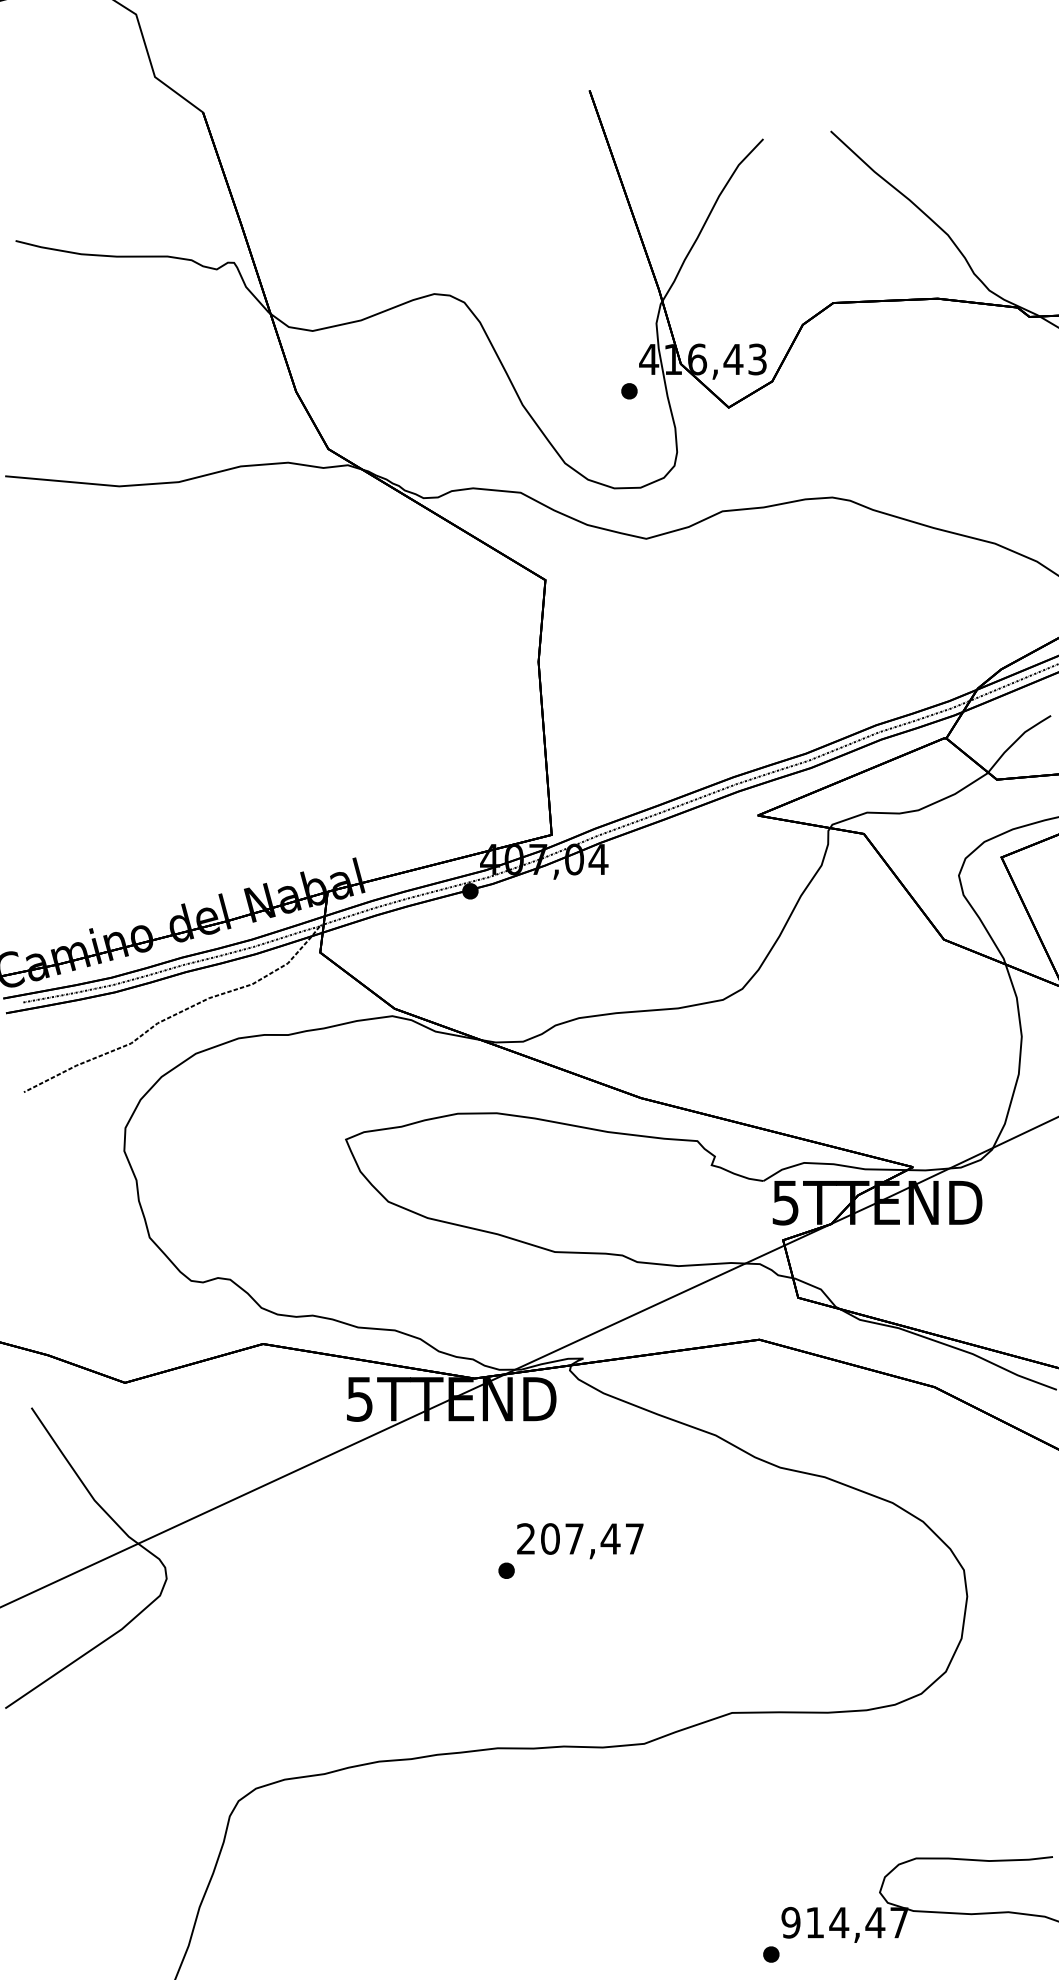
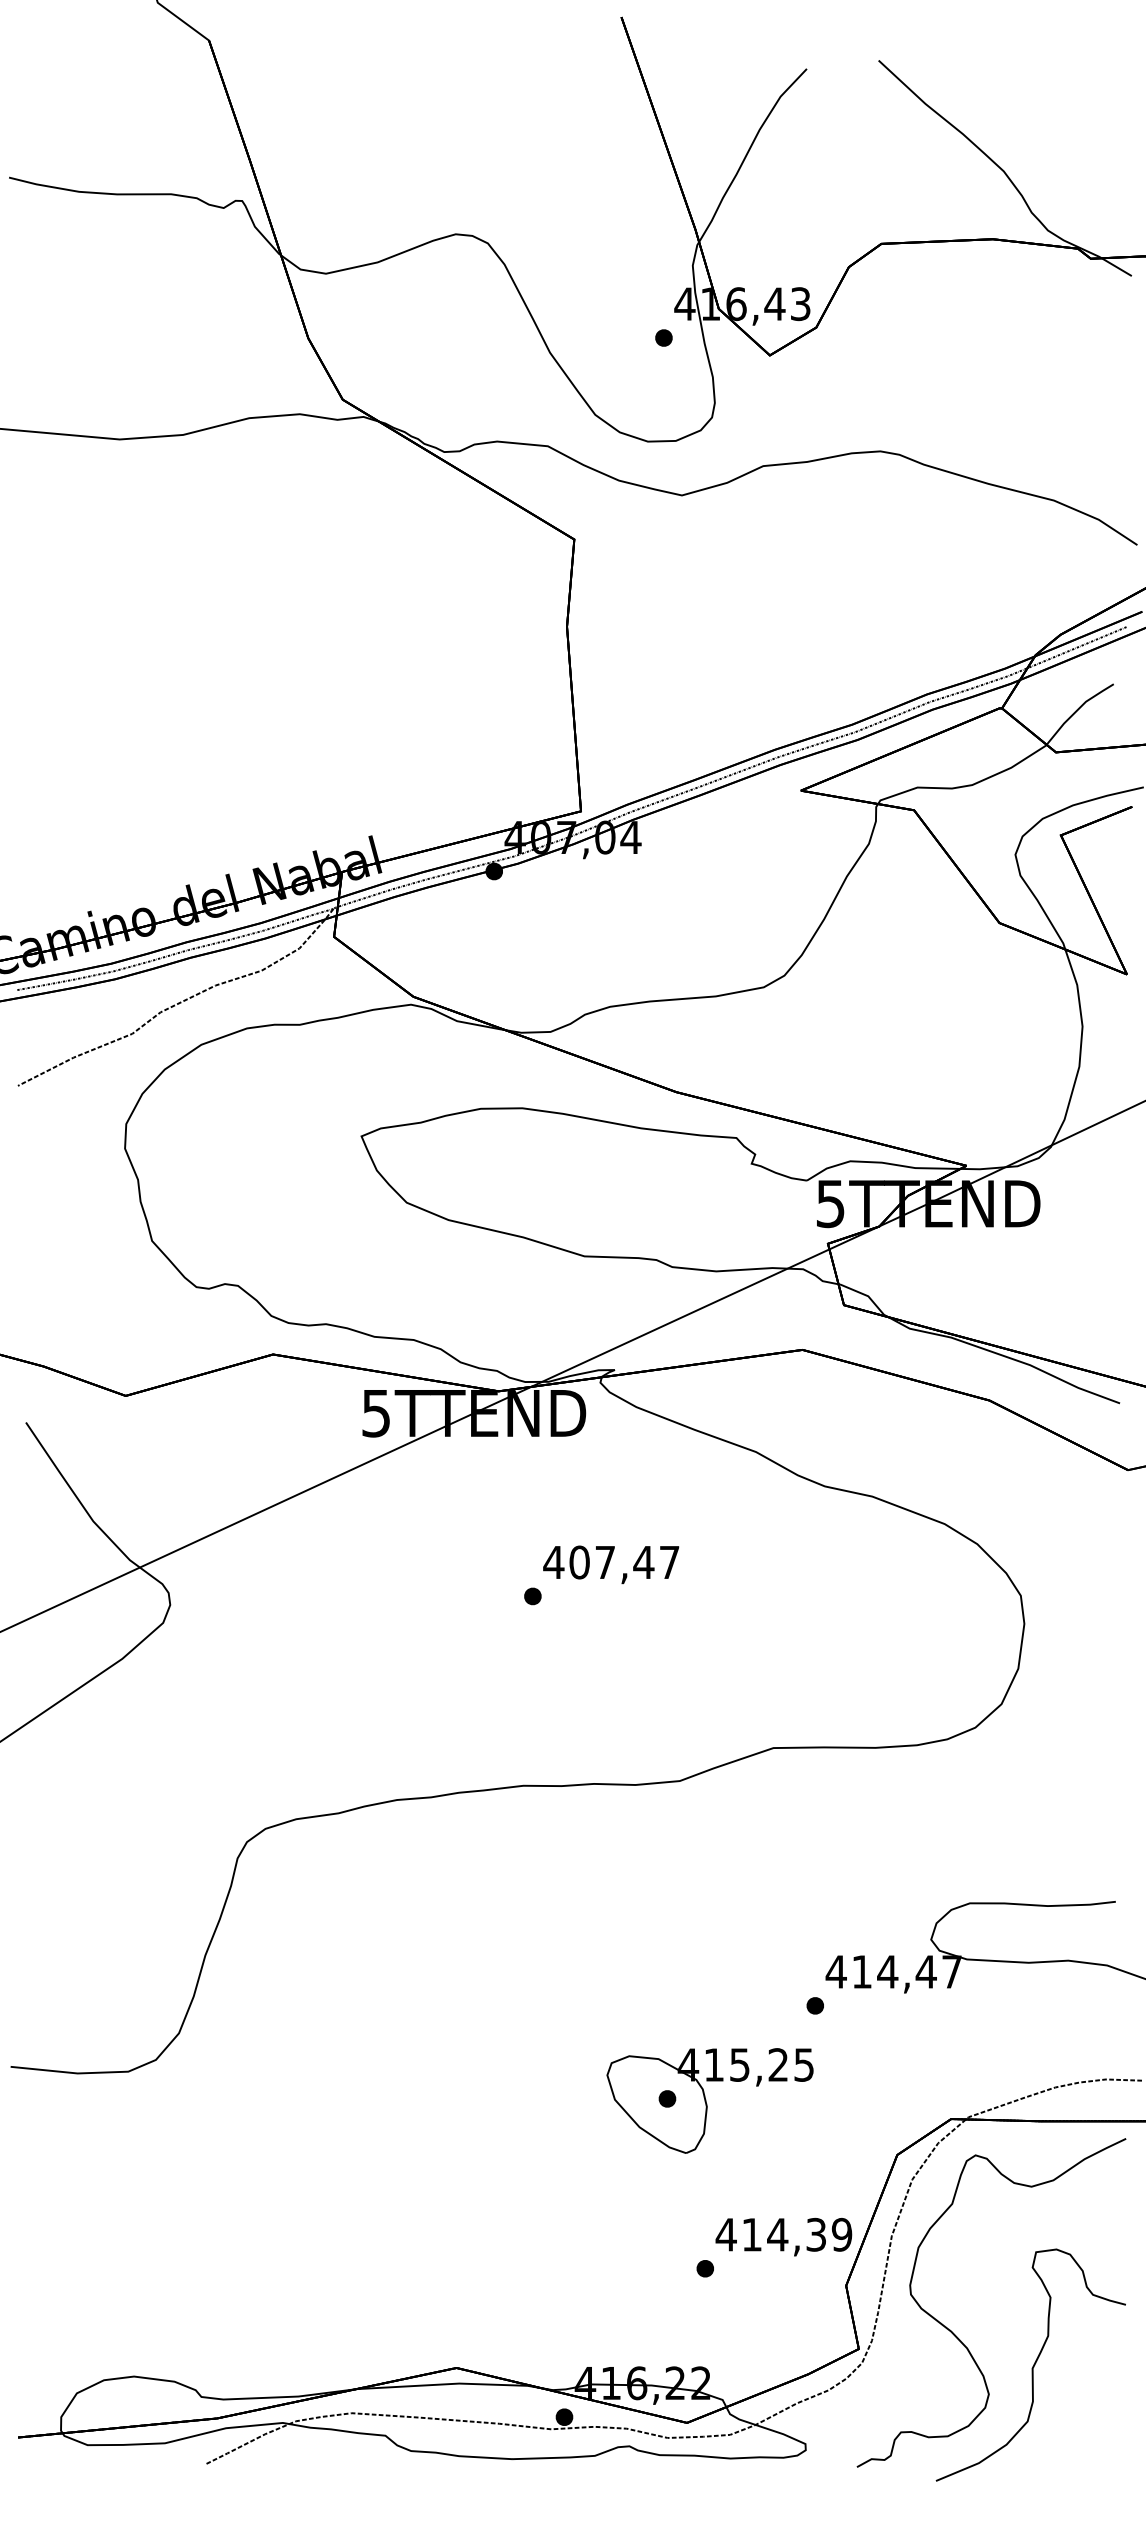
text: (525, 1538) -> (553, 1561), 207,47 -> 407,47
text: (790, 1922) -> (835, 1971), 914,47 -> 414,47

